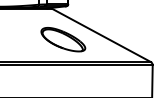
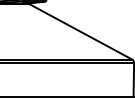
part: (63, 39) -> (41, 36), removed

